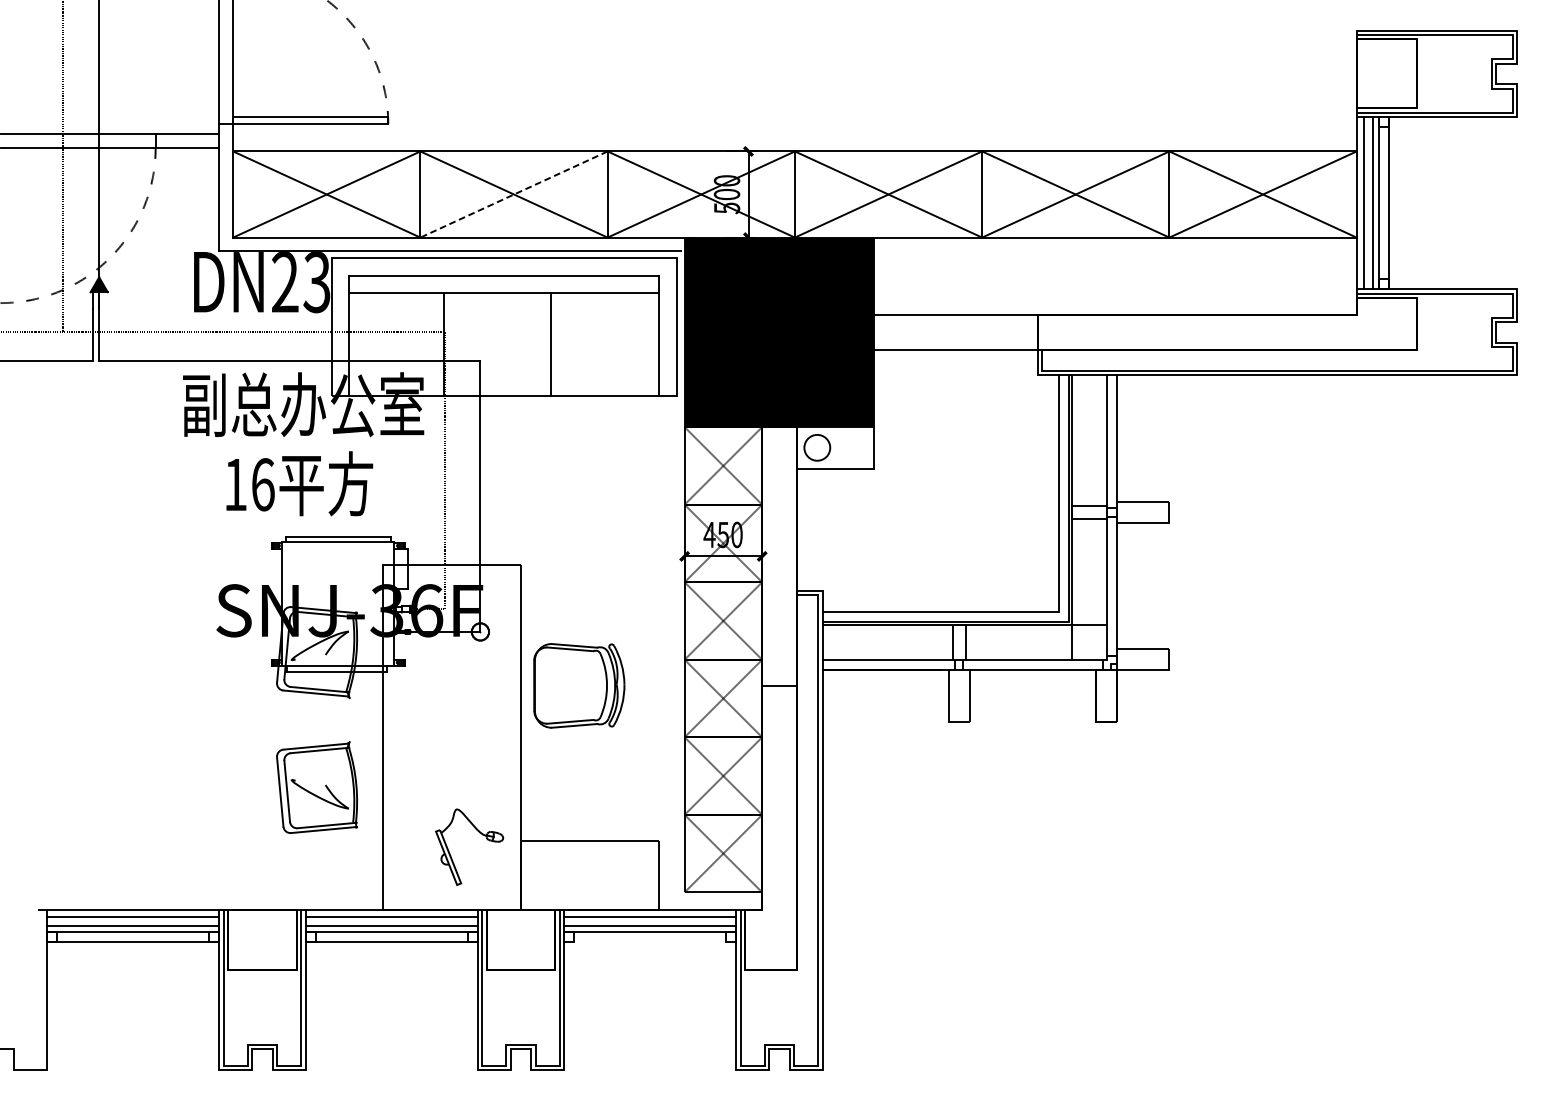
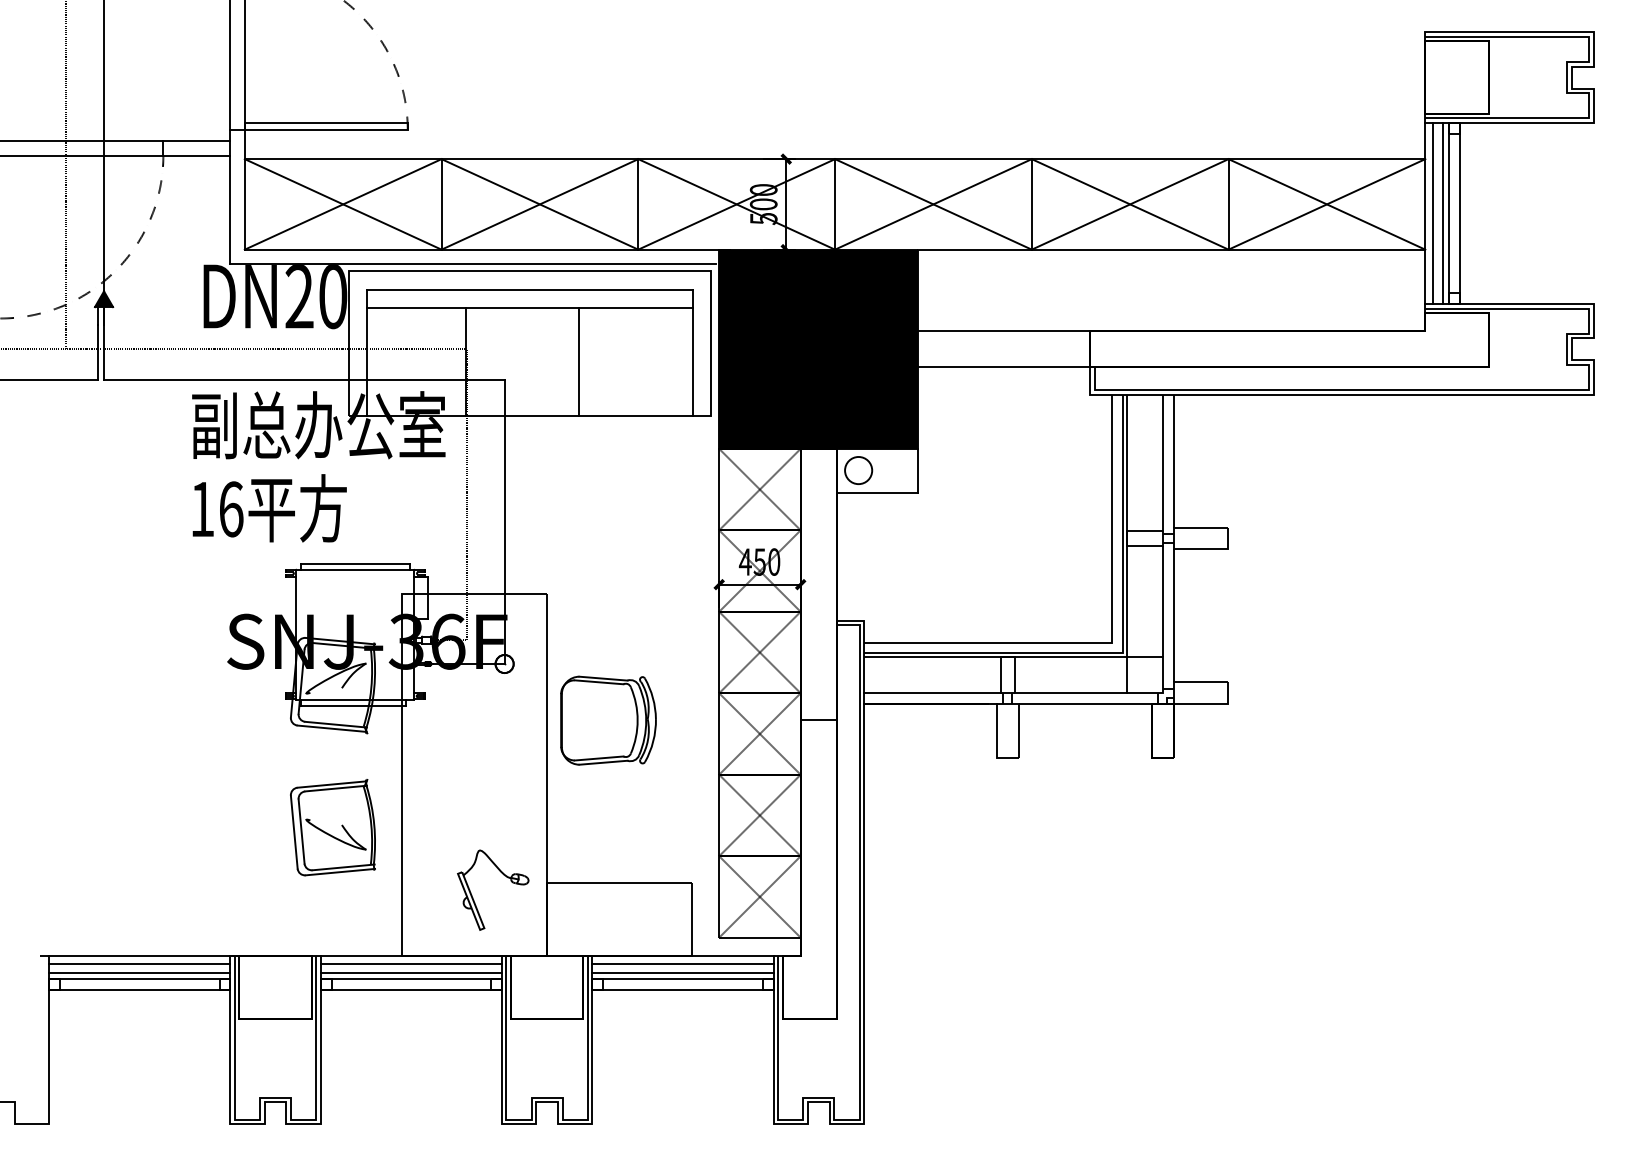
line: (513, 194) -> (539, 204), dashed -> solid
text: (316, 283) -> (332, 297), DN23 -> DN20
text: (299, 483) -> (269, 508), moved
line: (649, 942) -> (682, 990), added

